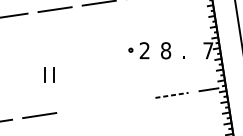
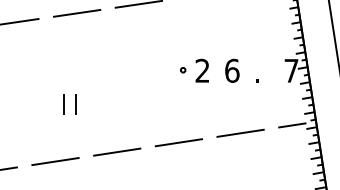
text: (166, 50) -> (232, 70), 8 -> 6
line: (172, 95) -> (241, 133), dashed -> solid
line: (127, 101) -> (178, 142), added
line: (83, 108) -> (117, 151), added

